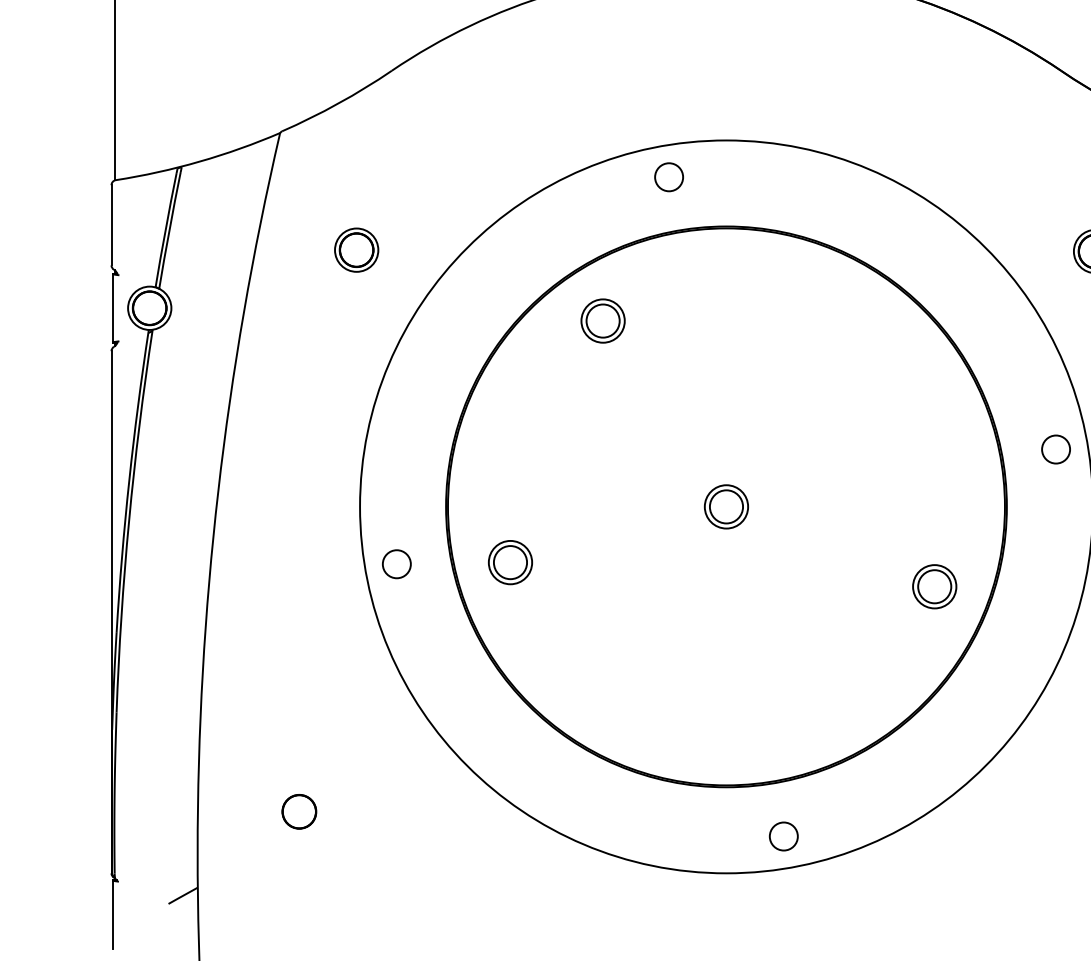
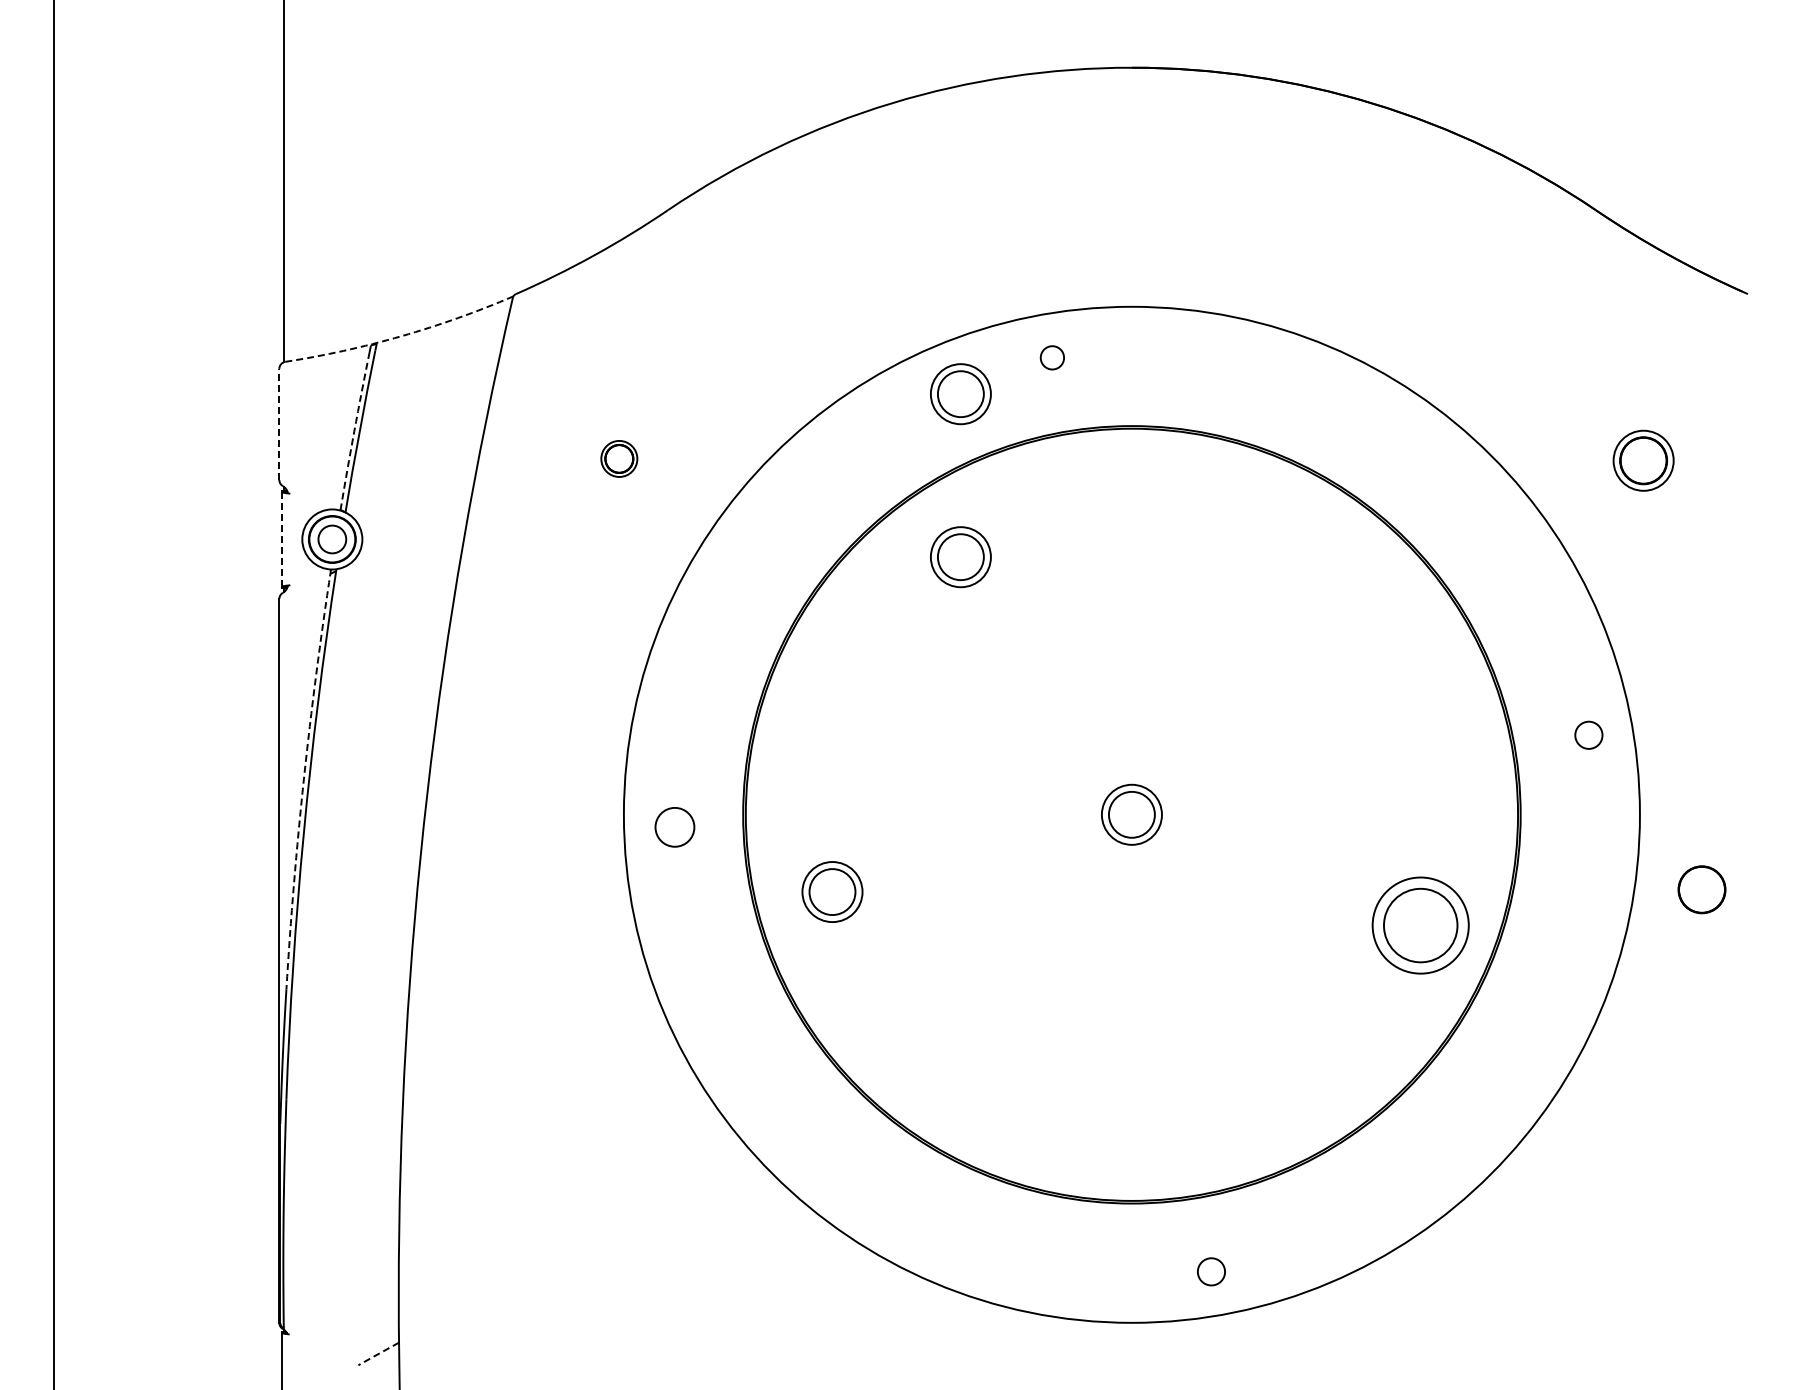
arc: (199, 161) -> (401, 336), solid -> dashed
circle: (668, 177) -> (1051, 357), size x0.6
part: (602, 203) -> (960, 394), added
line: (111, 225) -> (279, 424), solid -> dashed
arc: (165, 230) -> (354, 431), solid -> dashed
part: (356, 249) -> (619, 458), size x0.6
line: (113, 307) -> (282, 538), solid -> dashed
circle: (149, 308) -> (332, 539), size x0.6
circle: (1055, 448) -> (1588, 734), size x0.7
arc: (128, 480) -> (303, 778), solid -> dashed
circle: (396, 564) -> (674, 827), moved
part: (934, 586) -> (1420, 925), size x1.6
circle: (299, 811) -> (539, 1237), removed
circle: (783, 836) -> (1211, 1271), size x0.7
line: (183, 896) -> (378, 1354), solid -> dashed

